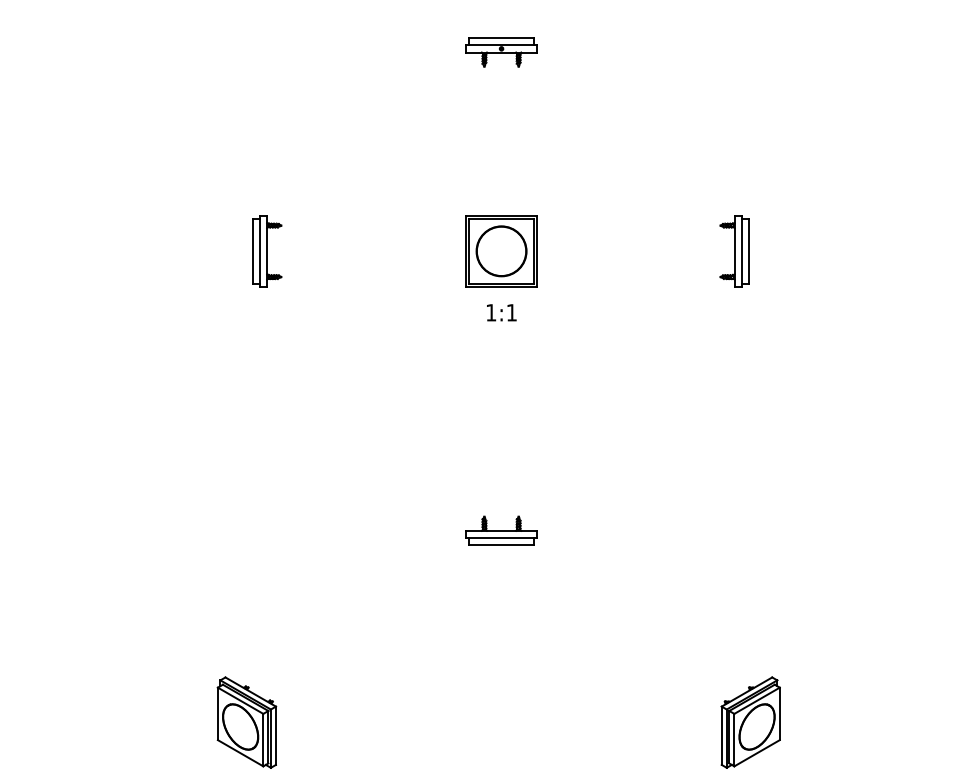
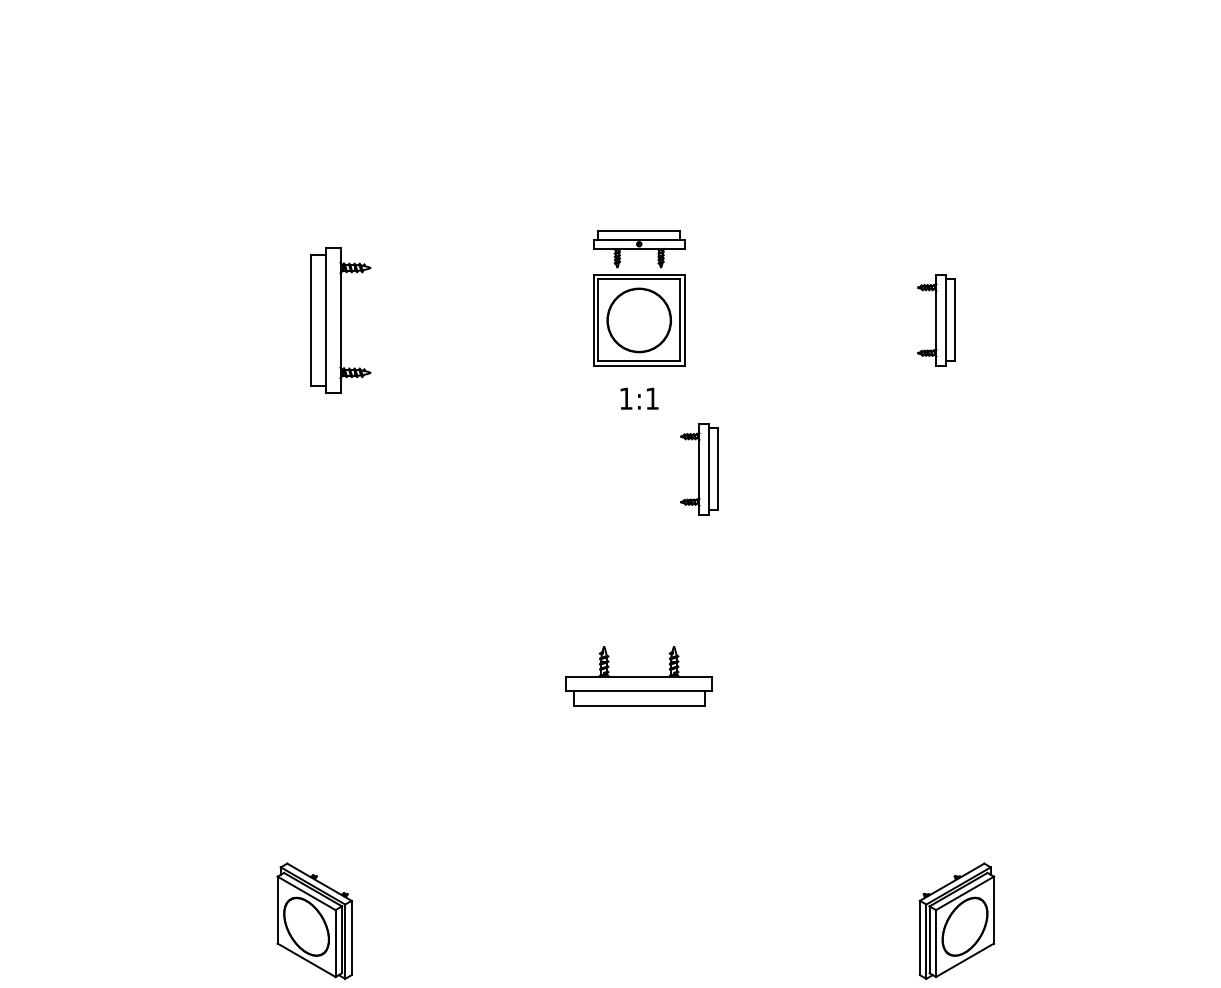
part: (501, 52) -> (639, 249), moved
part: (267, 251) -> (340, 320), size x1.6
part: (548, 368) -> (699, 469), added
part: (501, 530) -> (639, 676), size x1.6

